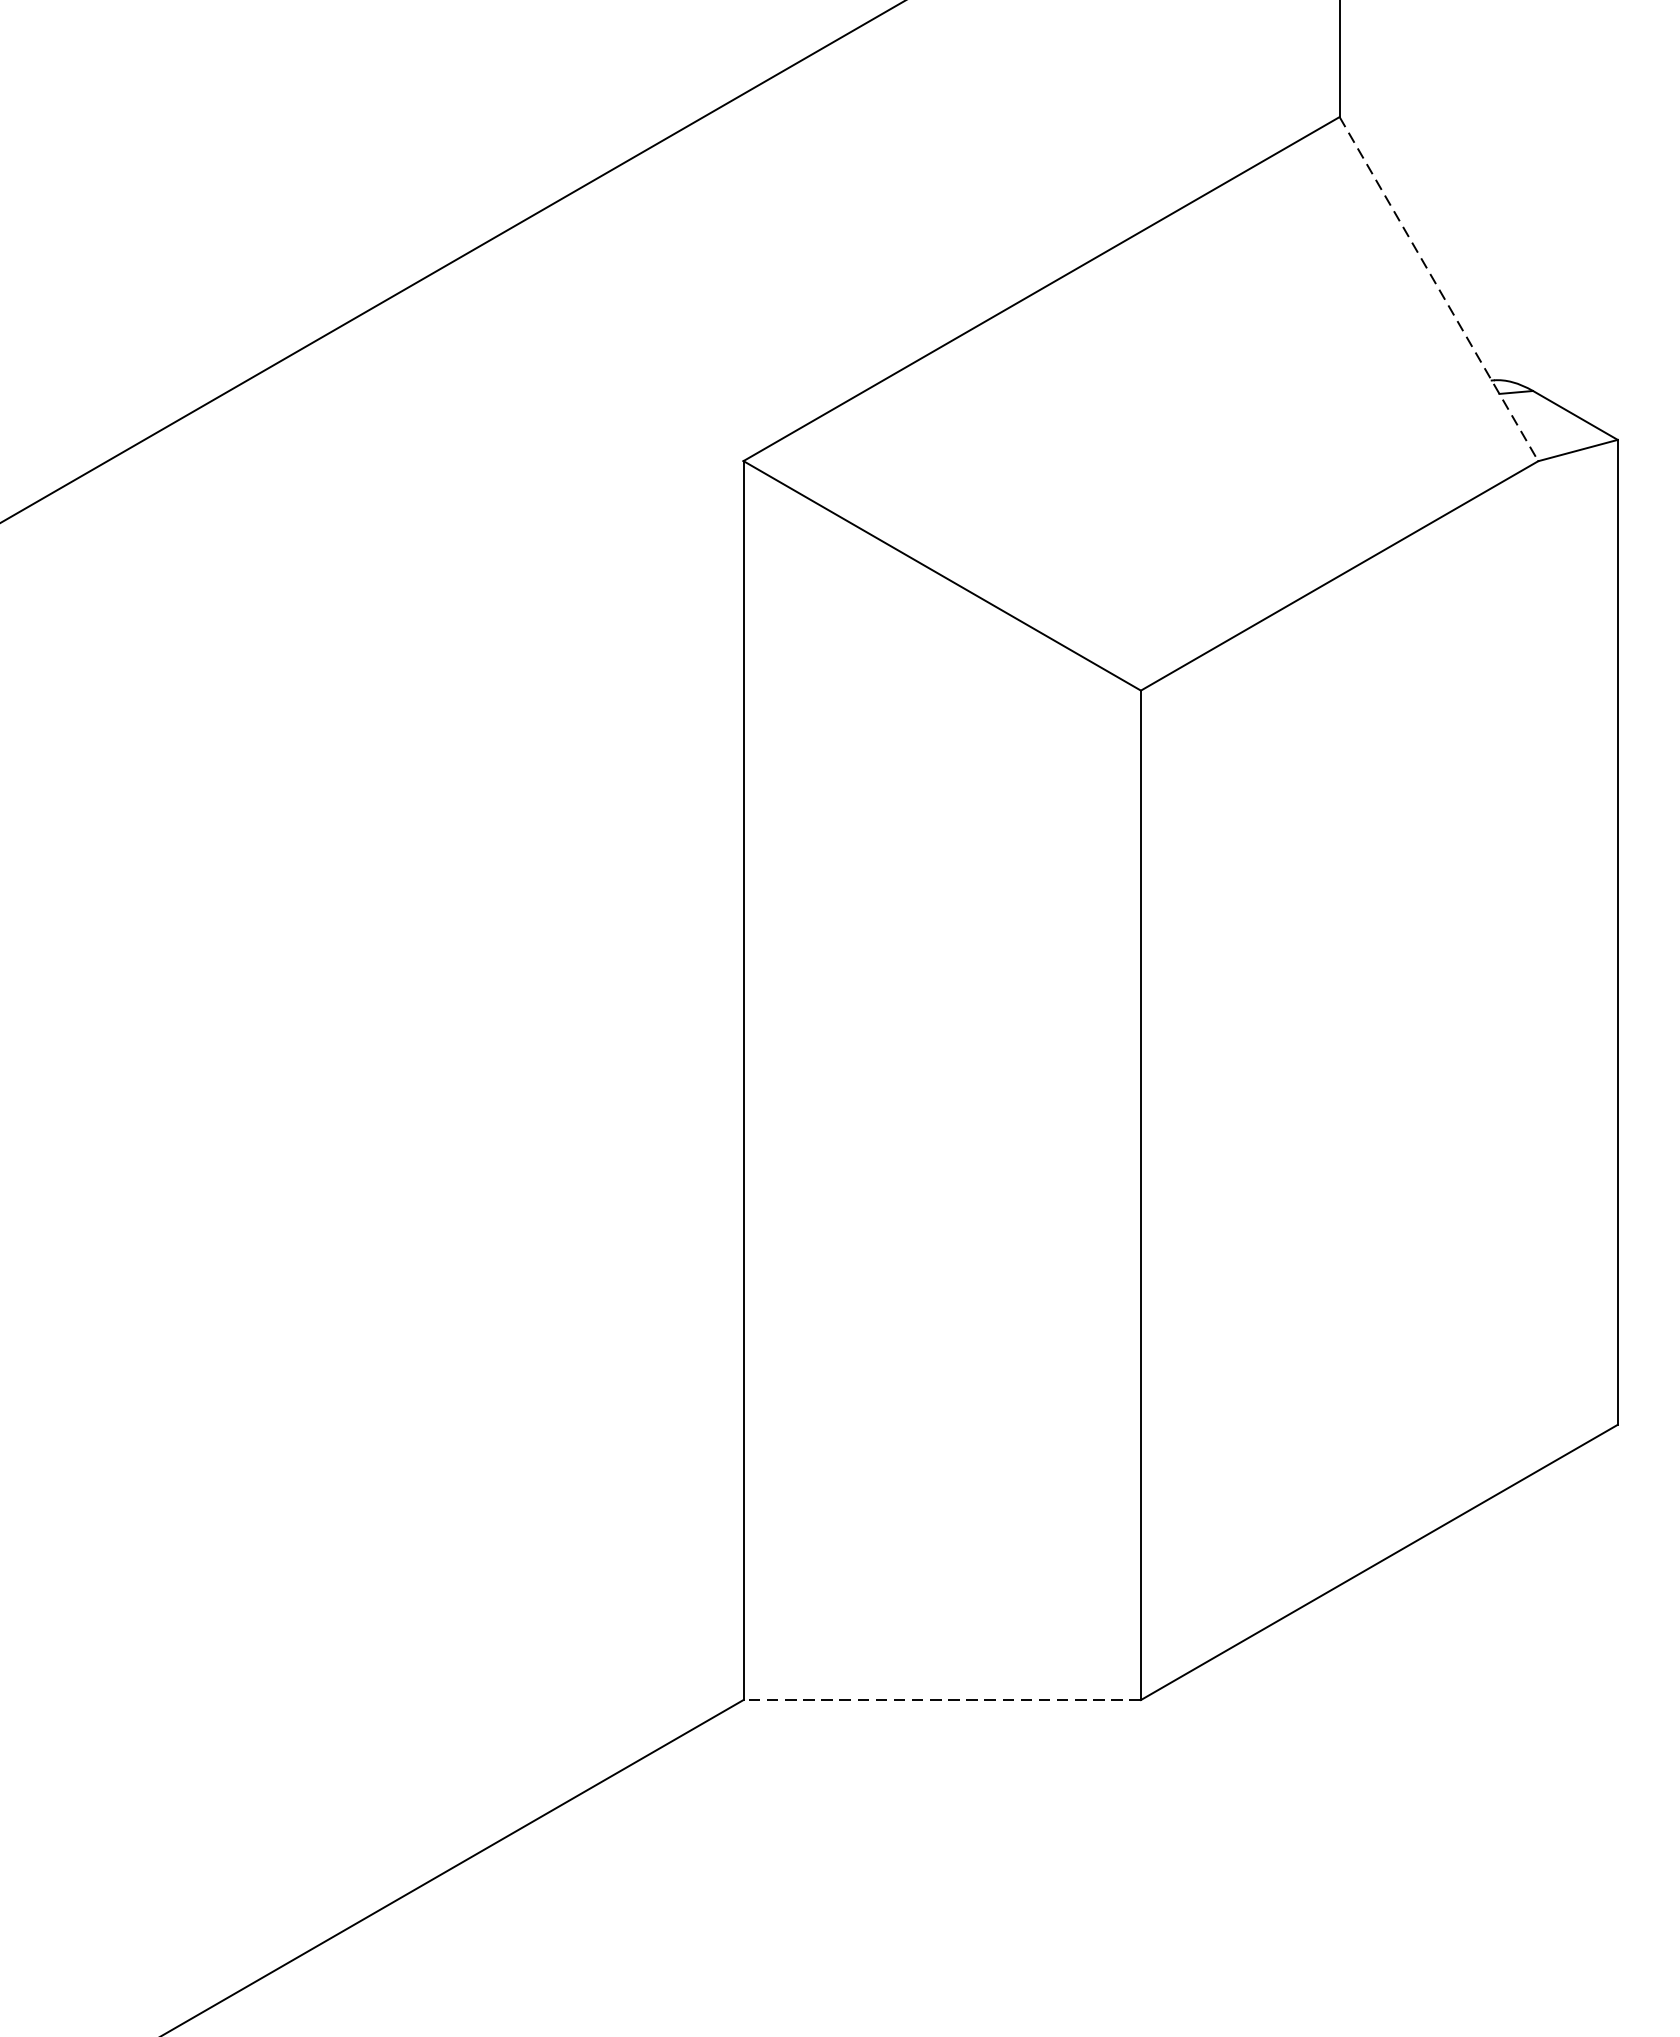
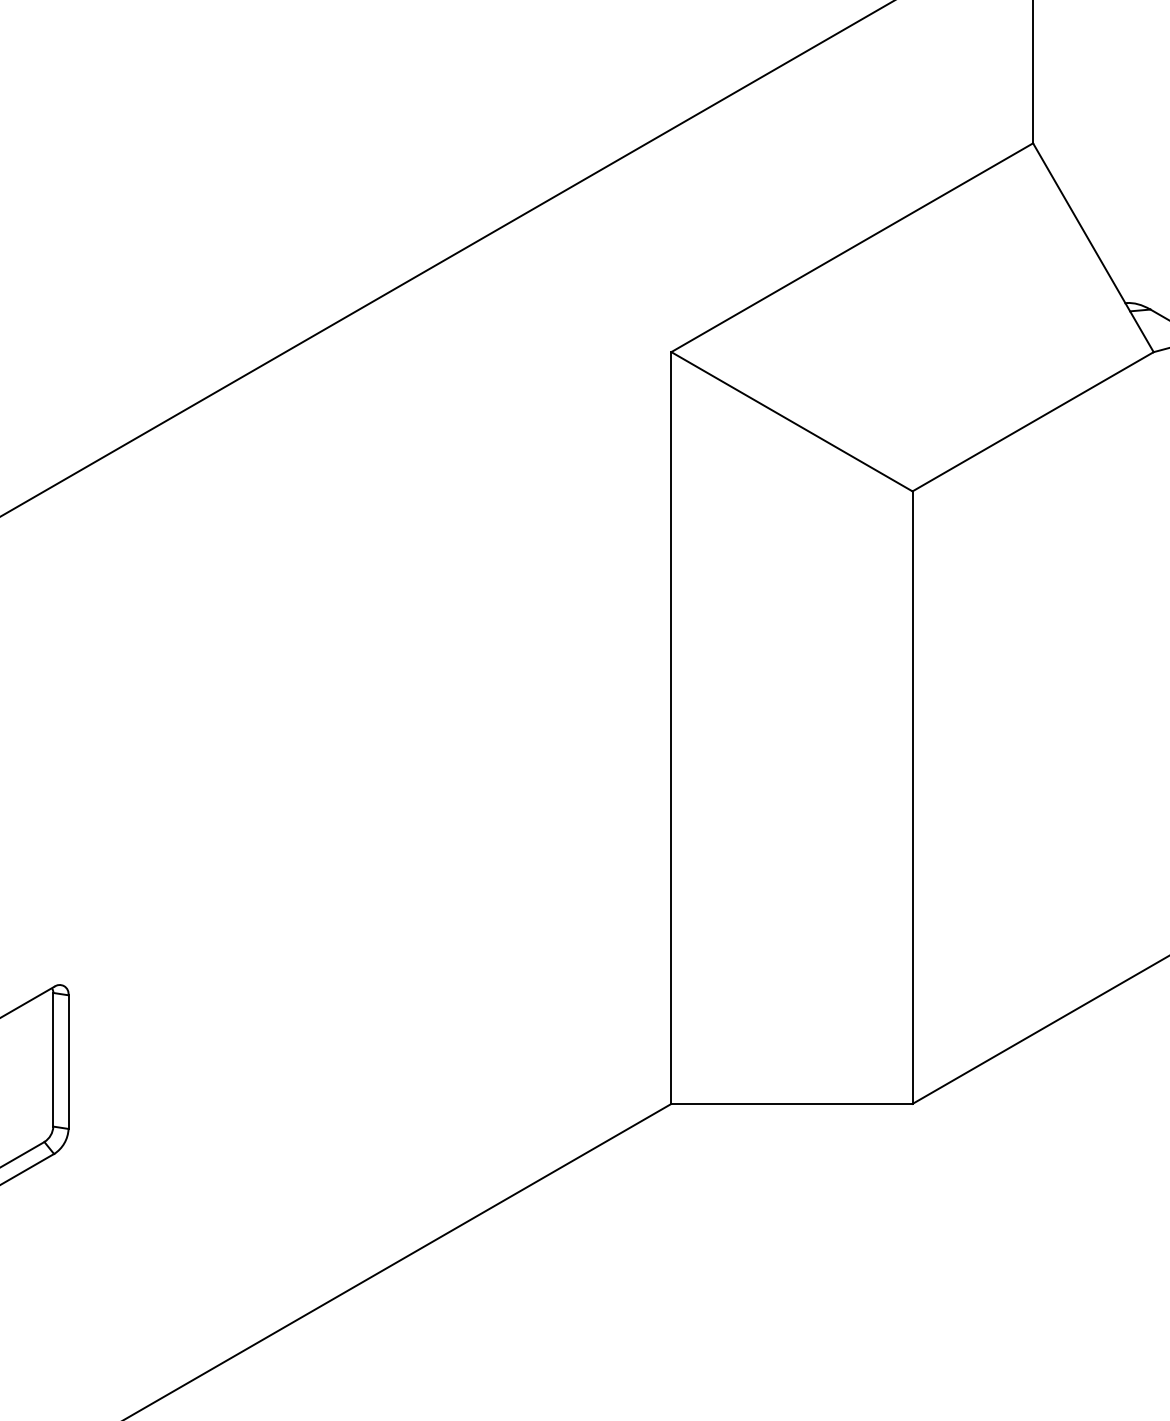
line: (1439, 288) -> (1093, 247), dashed -> solid
line: (941, 1699) -> (791, 1103), dashed -> solid

